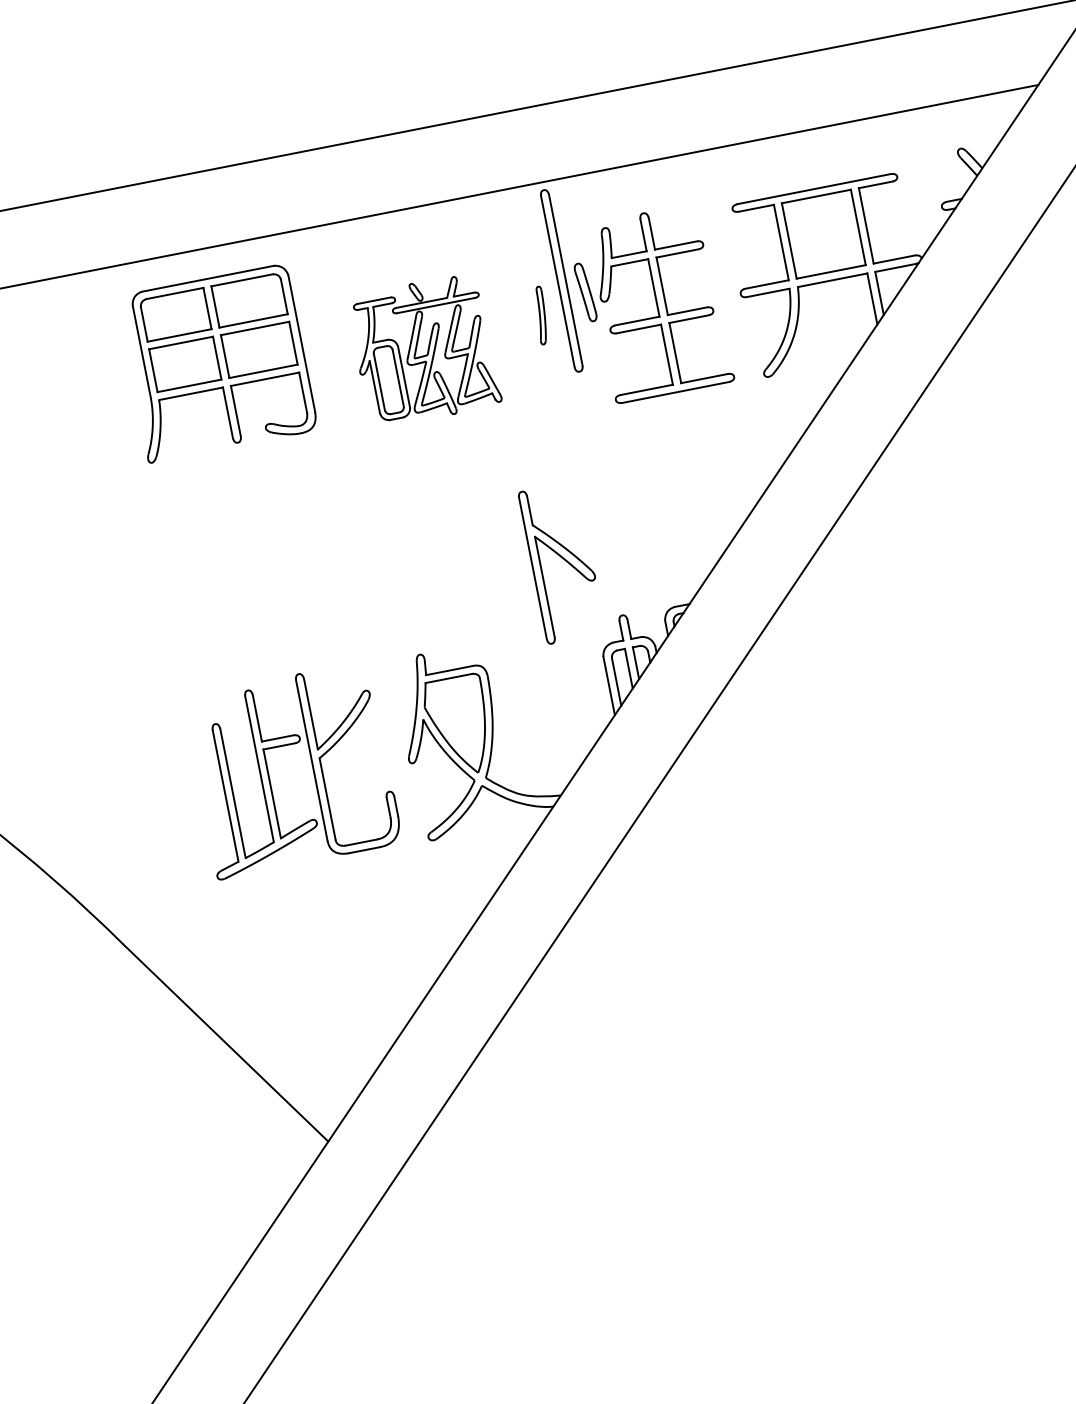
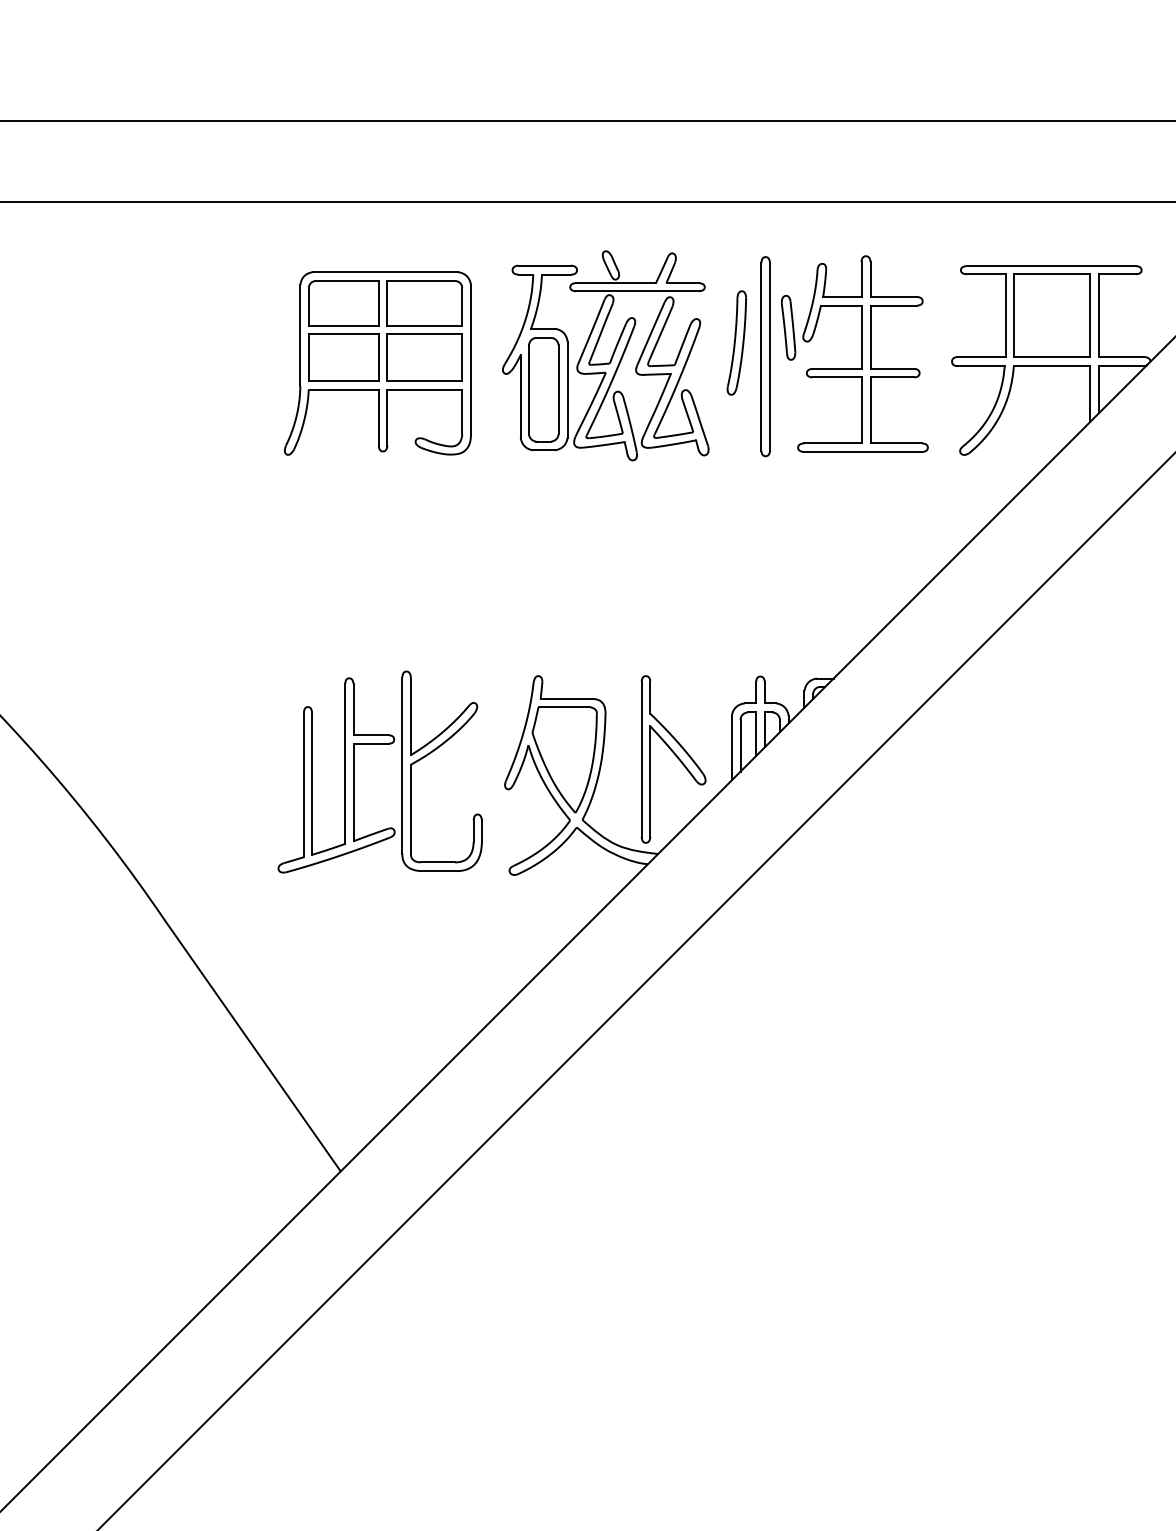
part: (561, 280) -> (765, 356), moved
part: (540, 315) -> (736, 342), size x1.67
part: (423, 350) -> (605, 355), size x1.43
part: (217, 363) -> (377, 363), moved
part: (561, 562) -> (673, 759), moved

